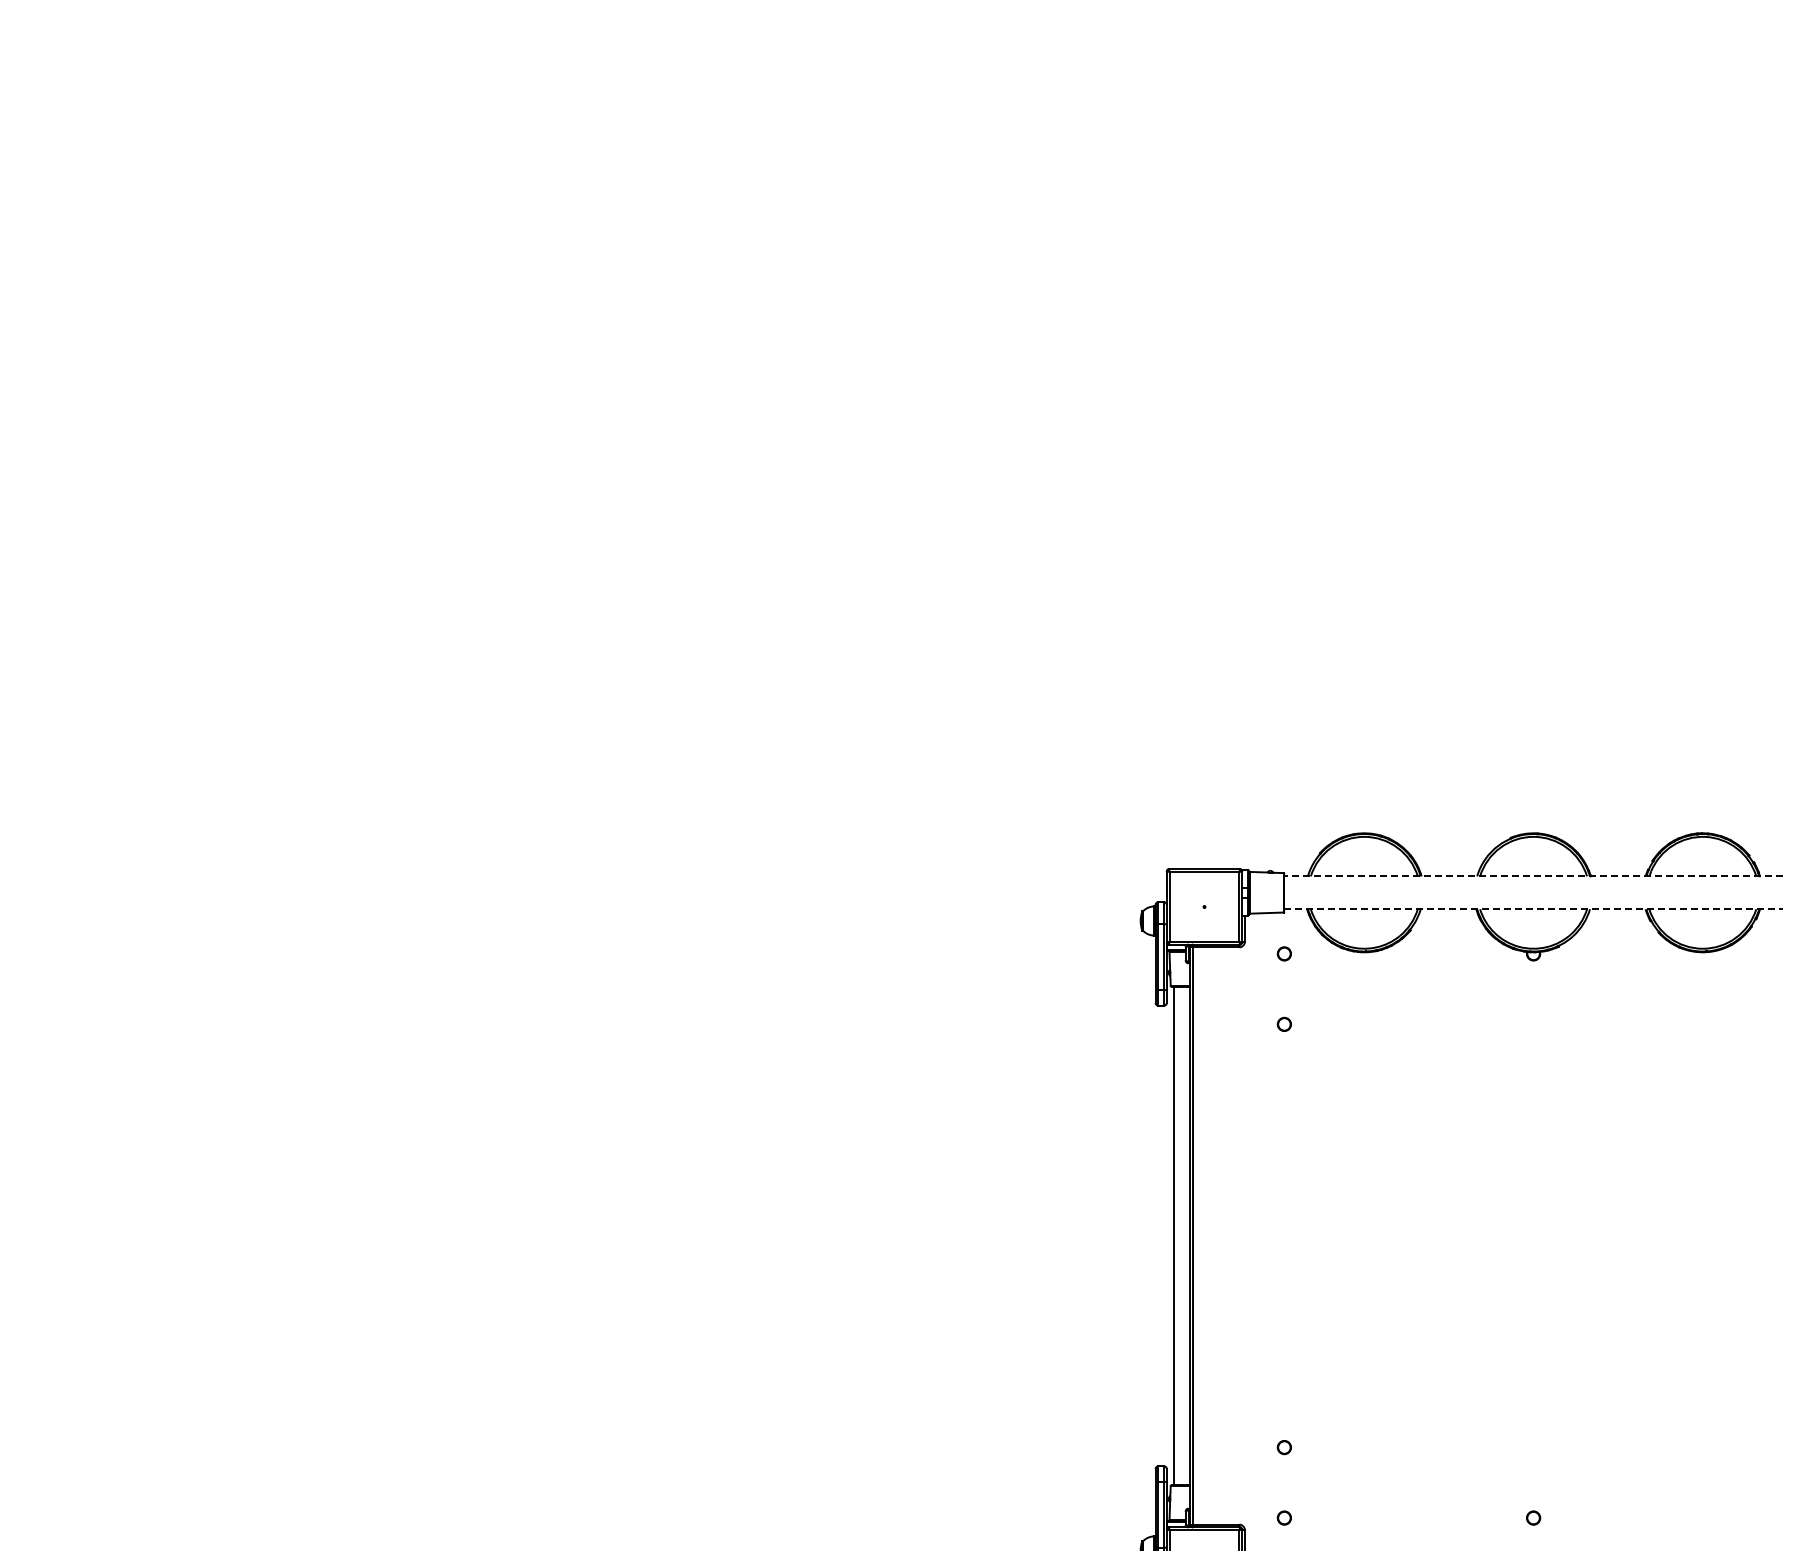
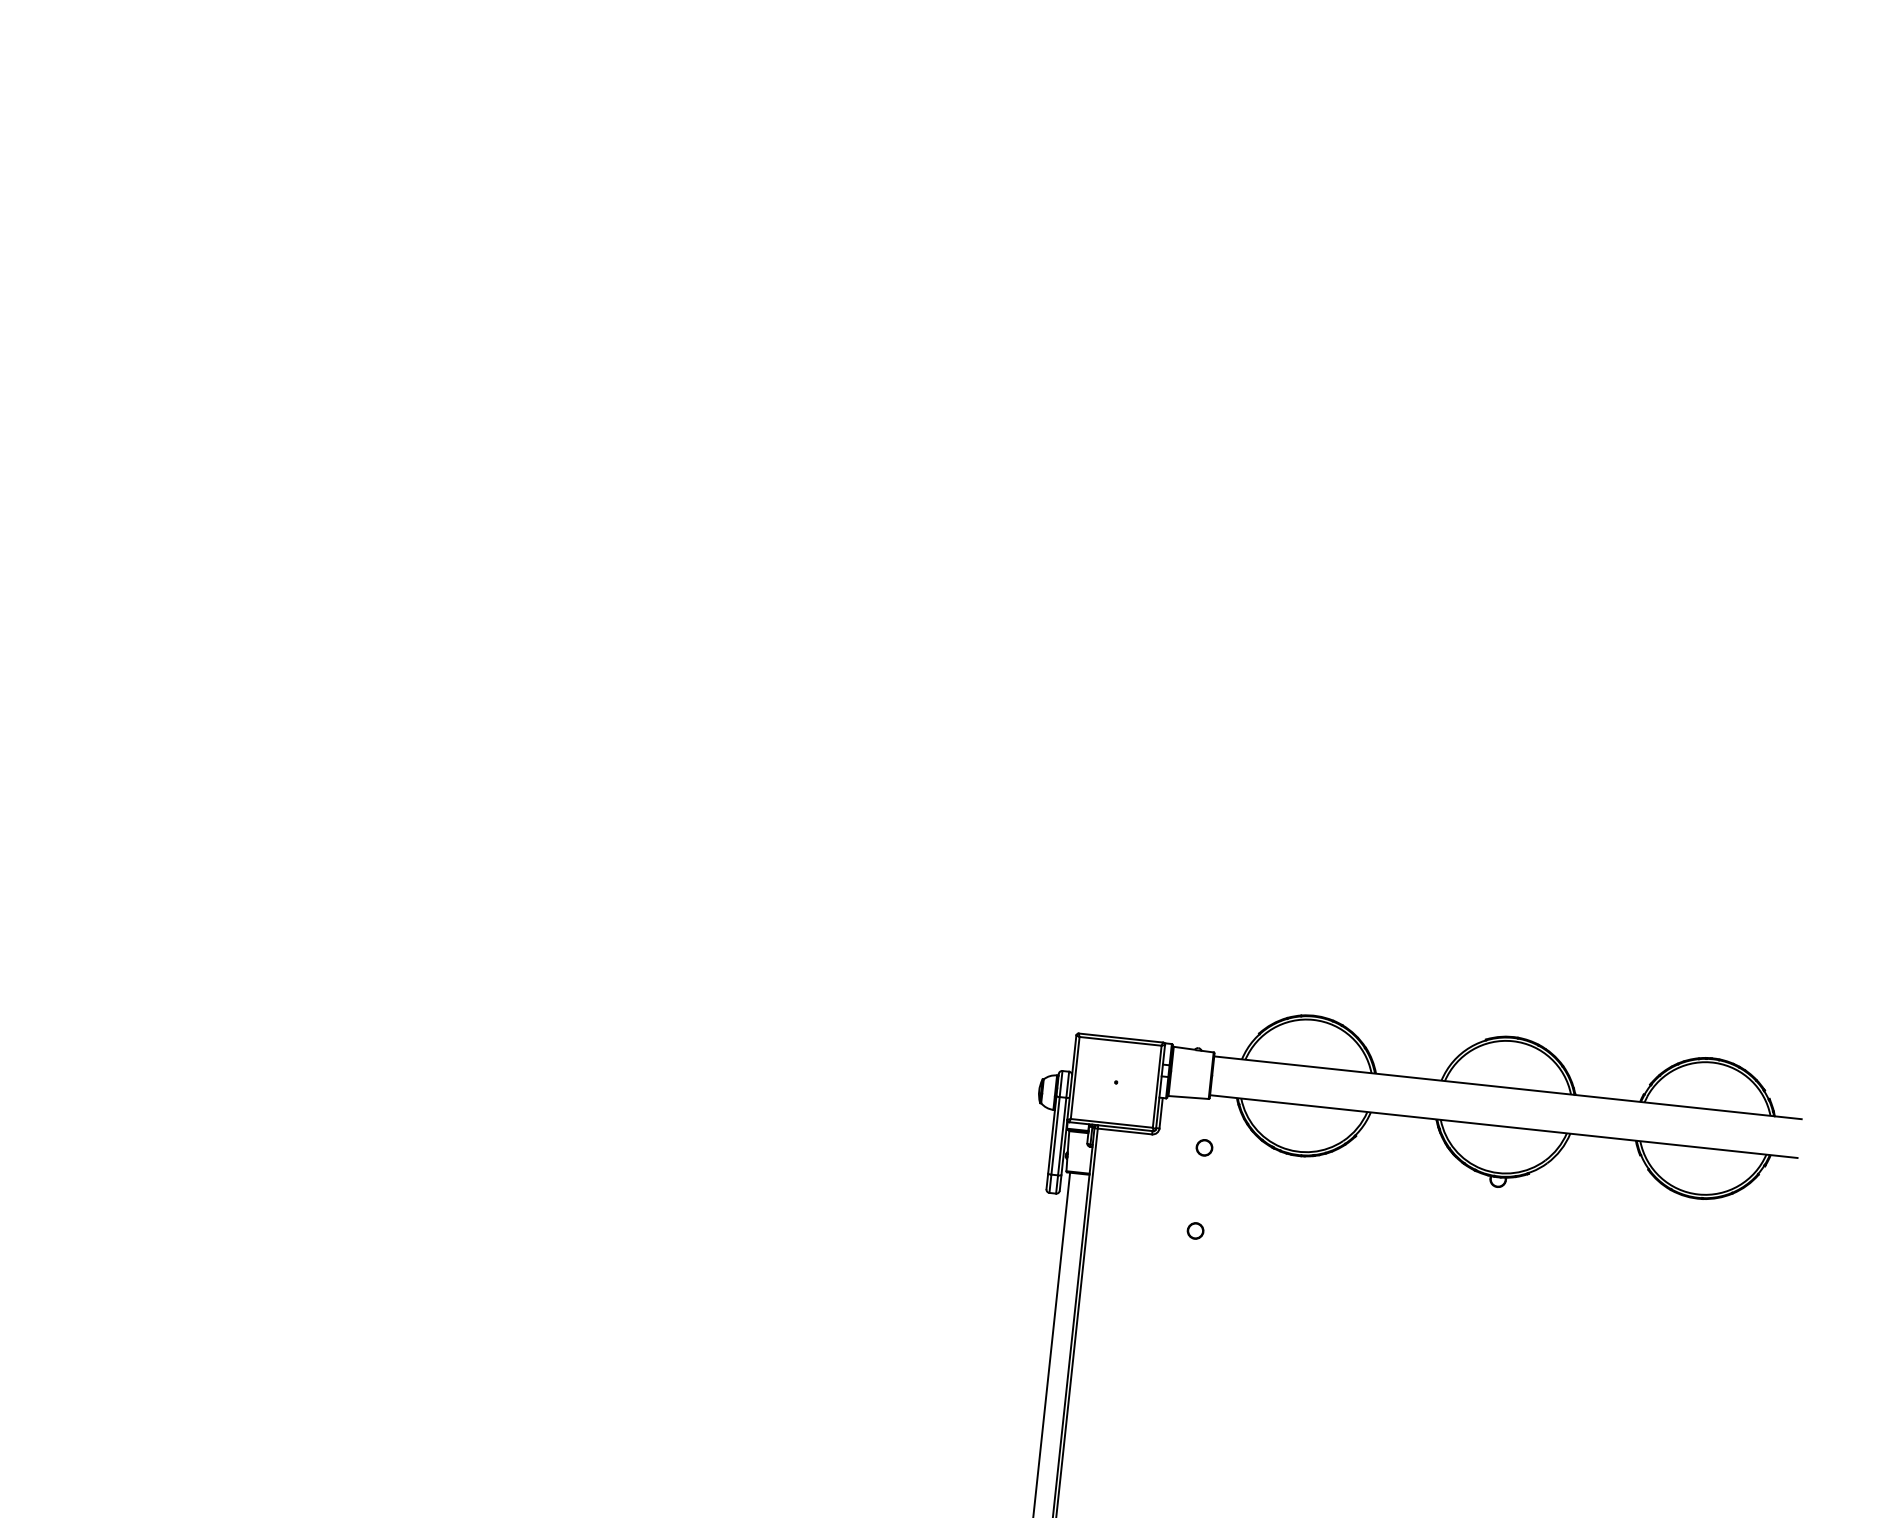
line: (1533, 876) -> (1507, 1087), dashed -> solid
line: (1534, 909) -> (1504, 1126), dashed -> solid

